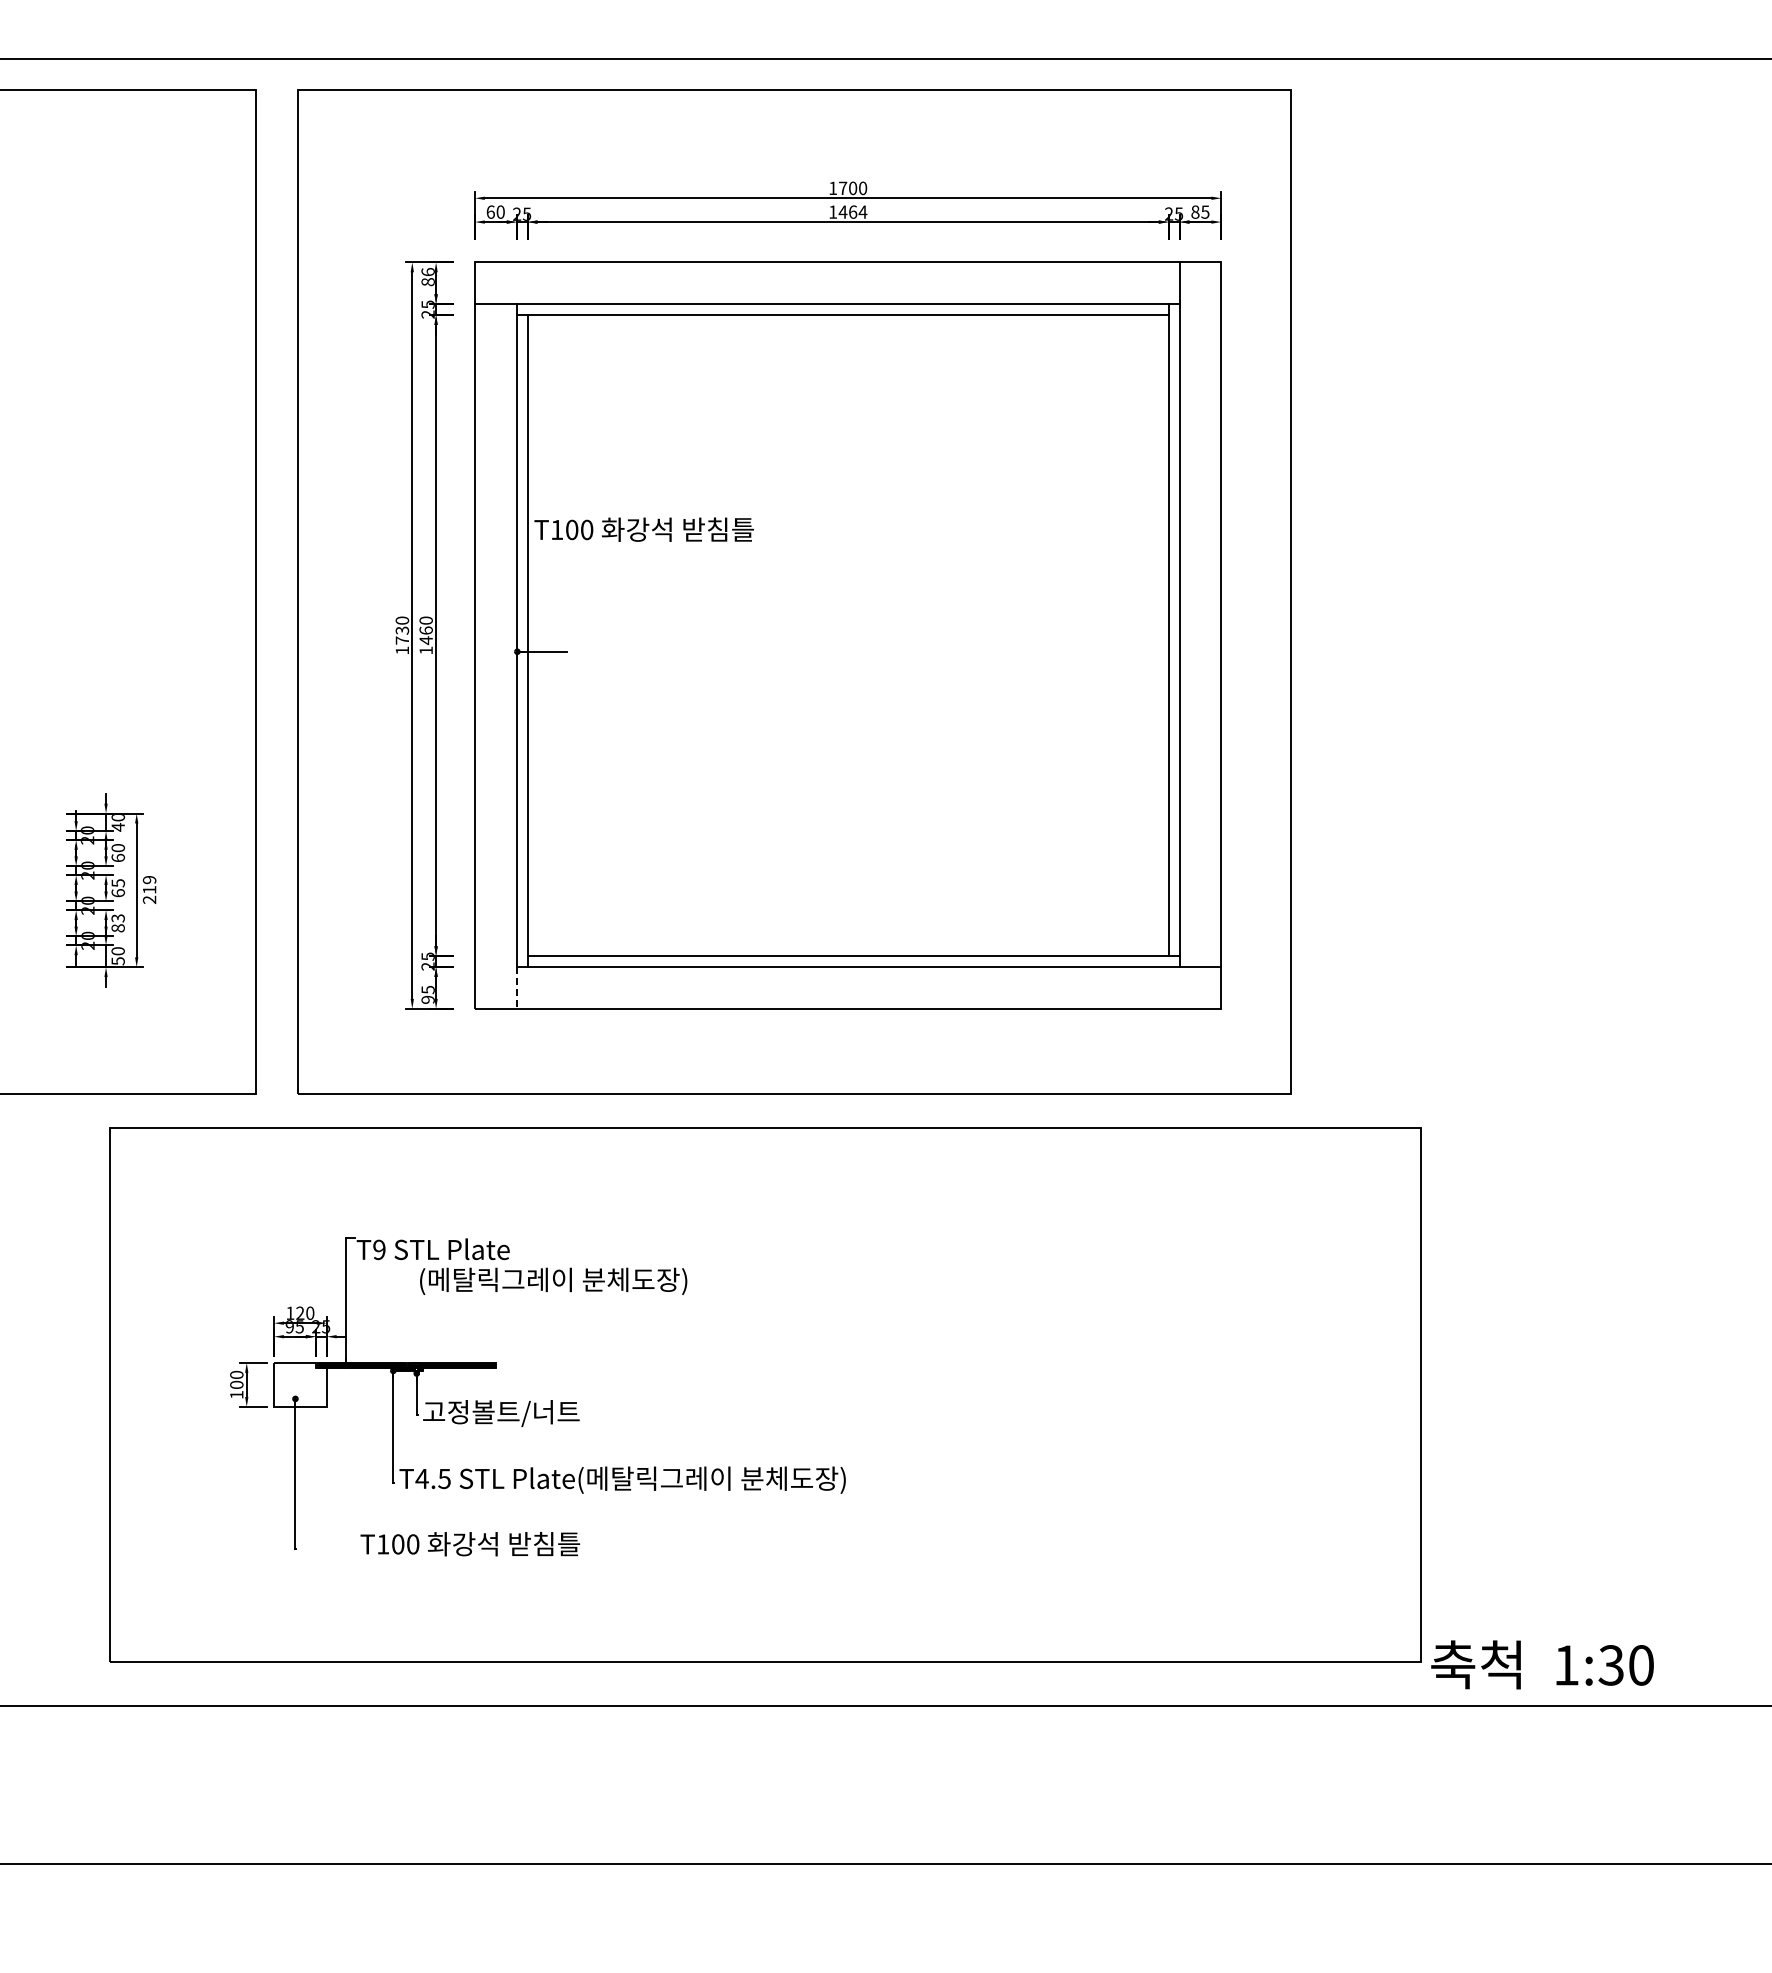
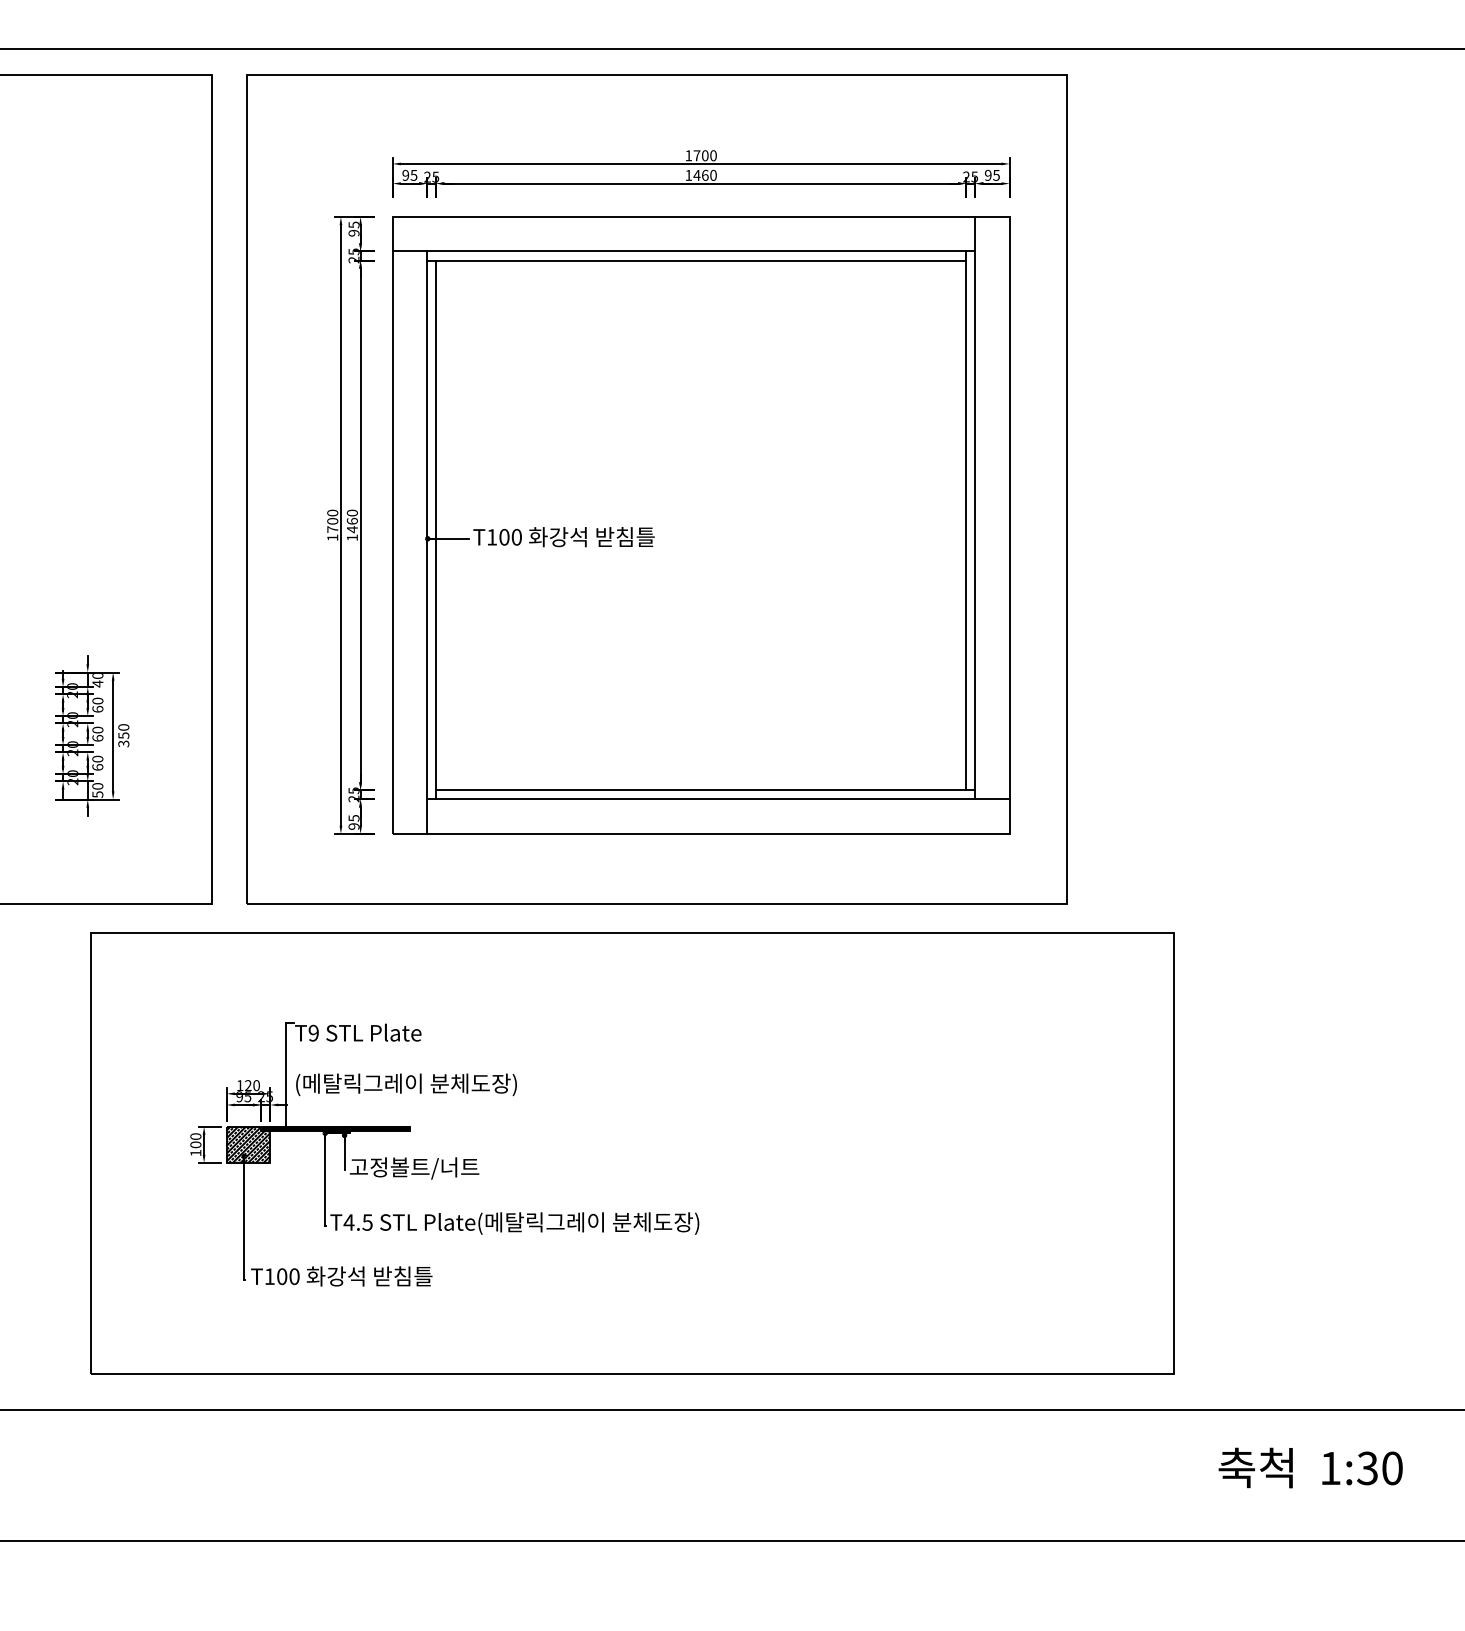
text: (495, 211) -> (409, 174), 60 -> 95
text: (862, 211) -> (713, 174), 1464 -> 1460
text: (1195, 211) -> (988, 174), 85 -> 95
text: (427, 277) -> (353, 229), 86 -> 95
text: (643, 529) -> (563, 536), moved
text: (401, 630) -> (332, 521), 1730 -> 1700
text: (117, 883) -> (97, 730), 65 -> 60
text: (149, 889) -> (123, 735), 219 -> 350
text: (117, 923) -> (97, 763), 83 -> 60
line: (516, 987) -> (427, 816), dashed -> solid
text: (553, 1280) -> (406, 1084), moved
hatch: (300, 1384) -> (248, 1144), added
text: (470, 1544) -> (341, 1276), moved
text: (1542, 1664) -> (1310, 1467), moved

